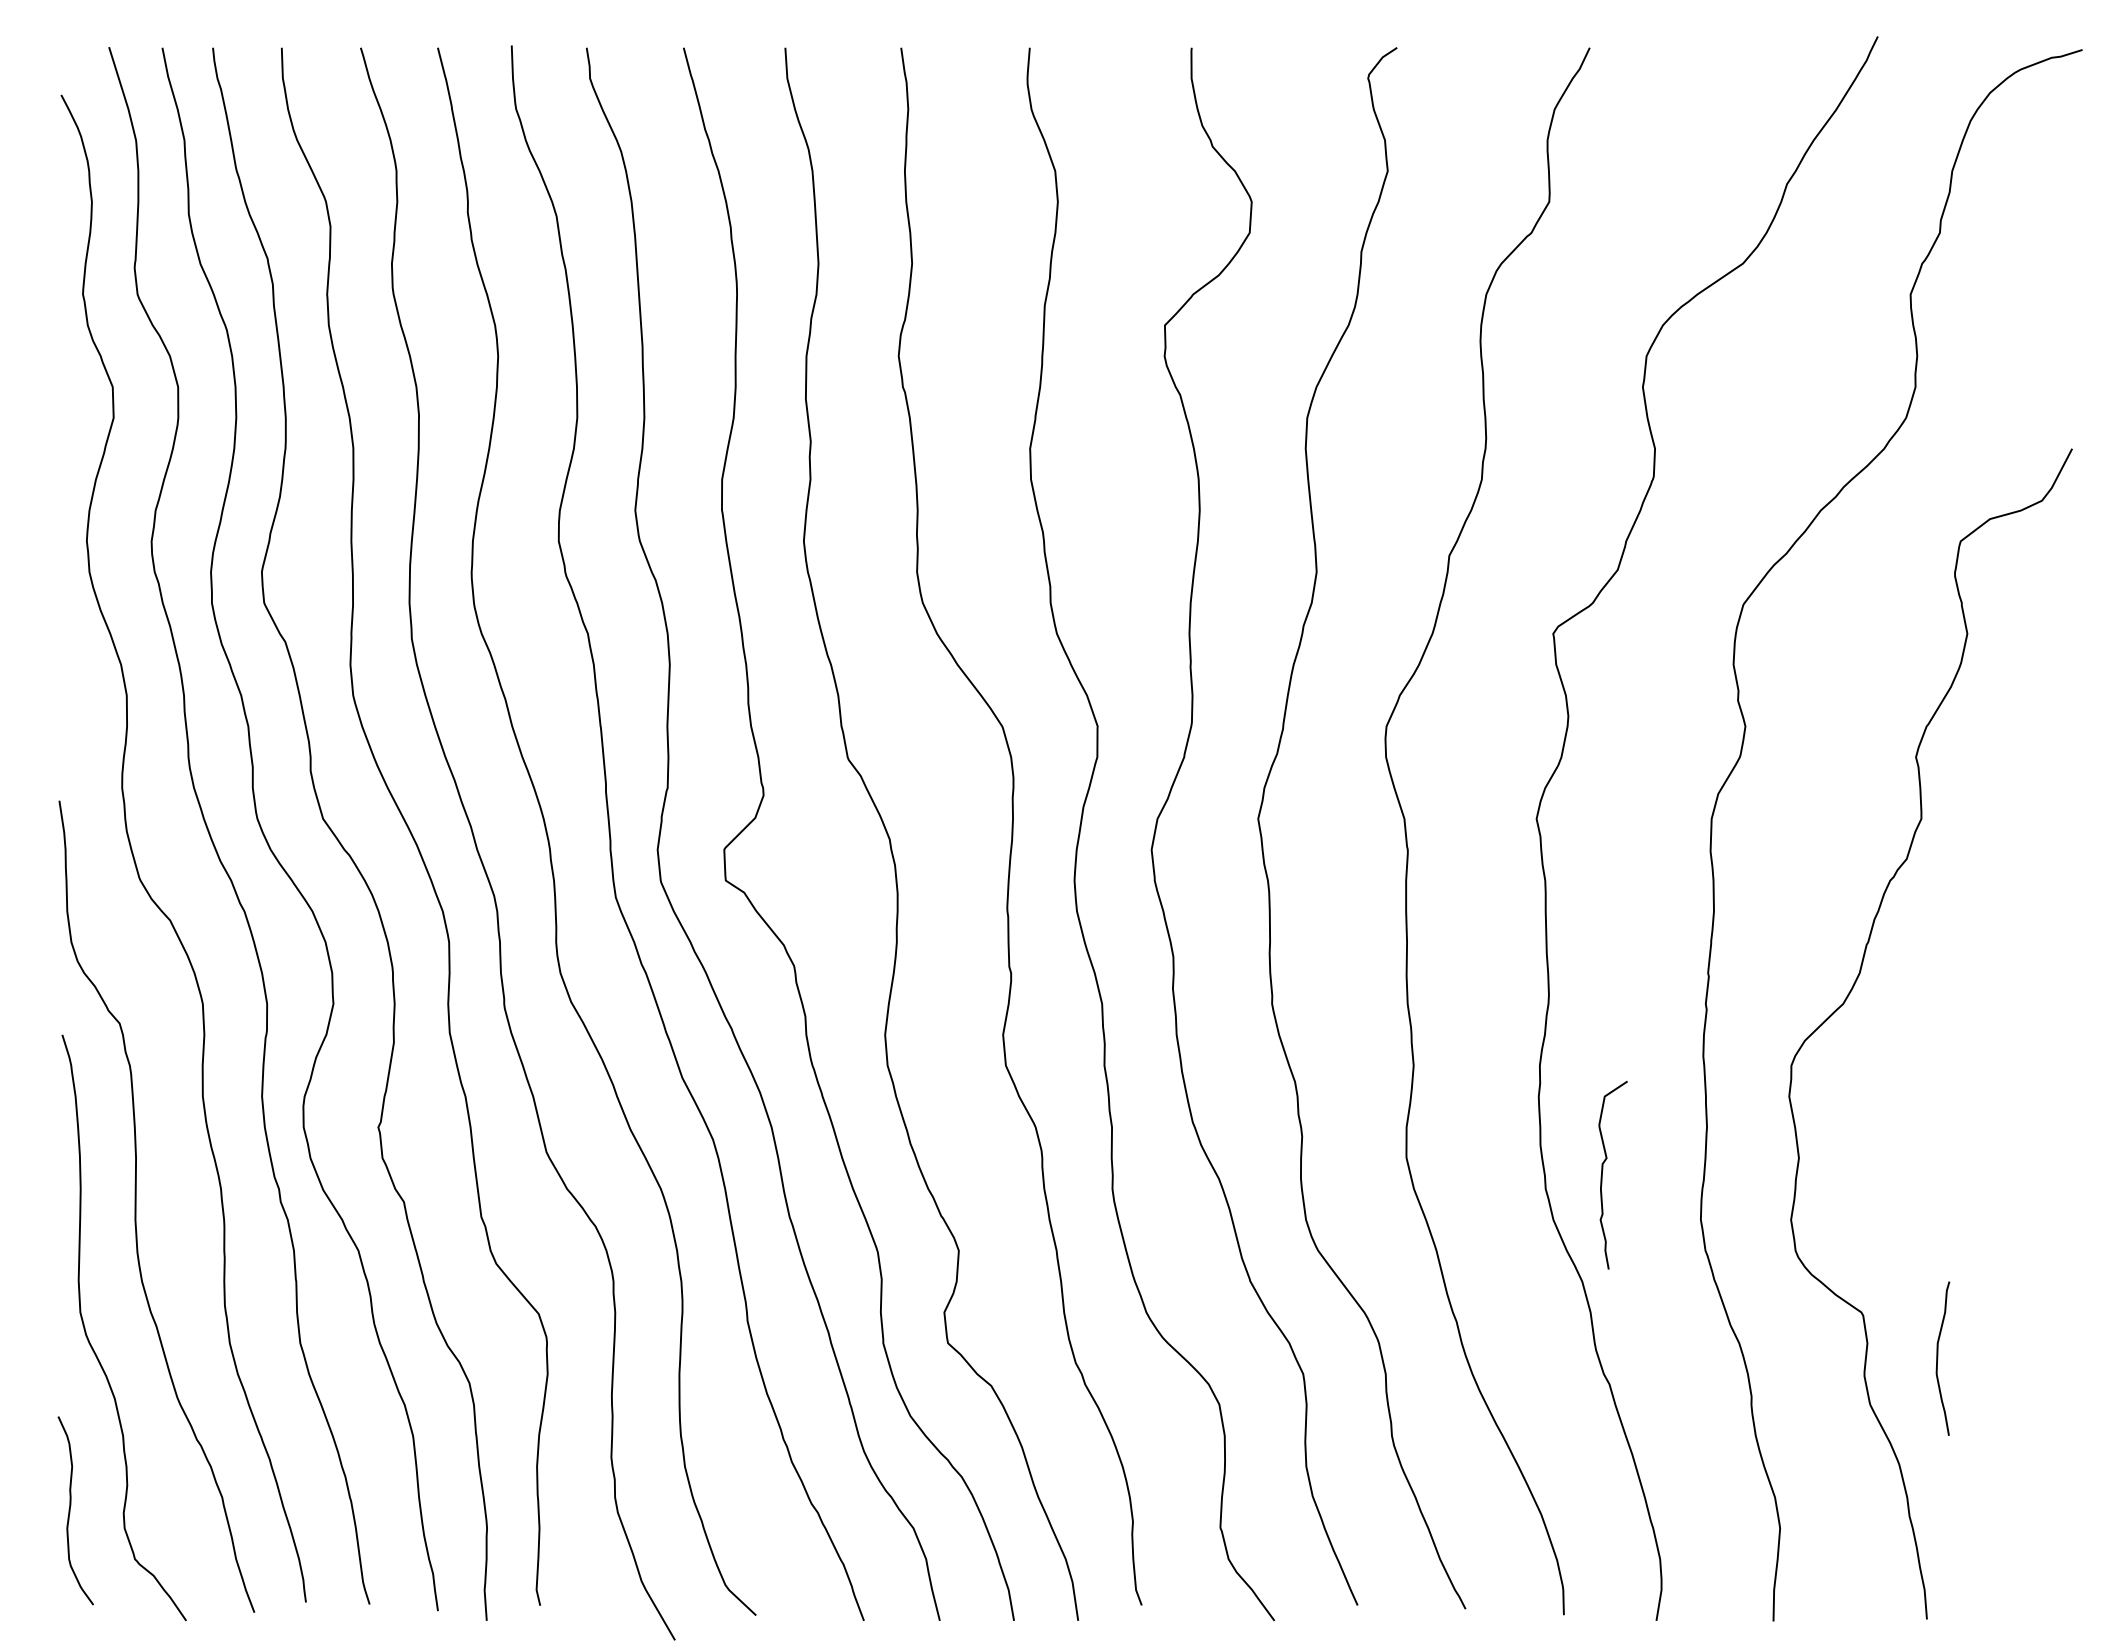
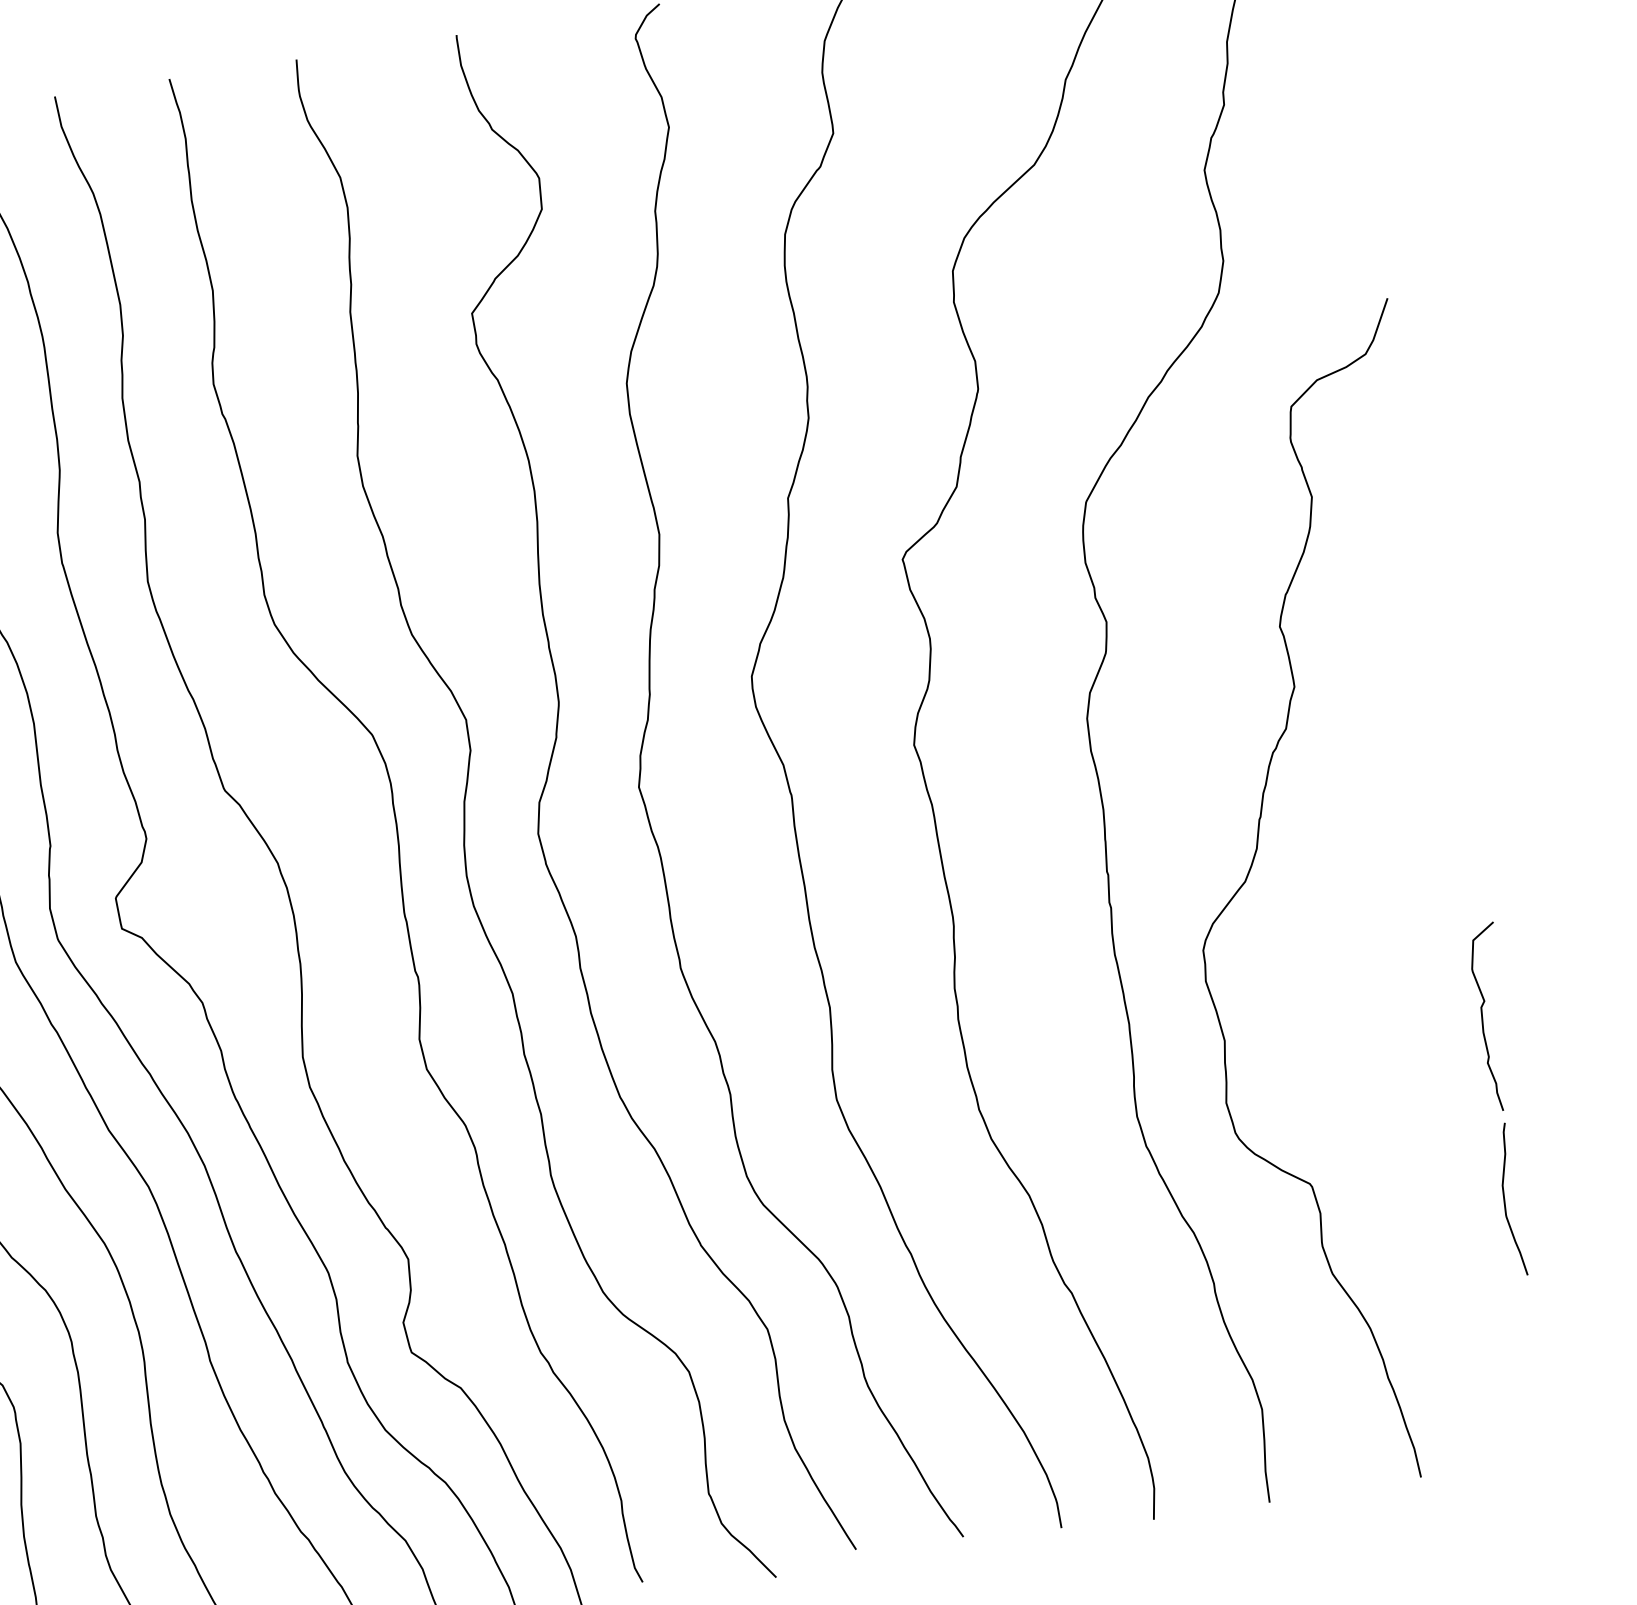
curve: (1602, 1175) -> (1482, 1018), moved
curve: (1938, 1358) -> (1505, 1200), moved

